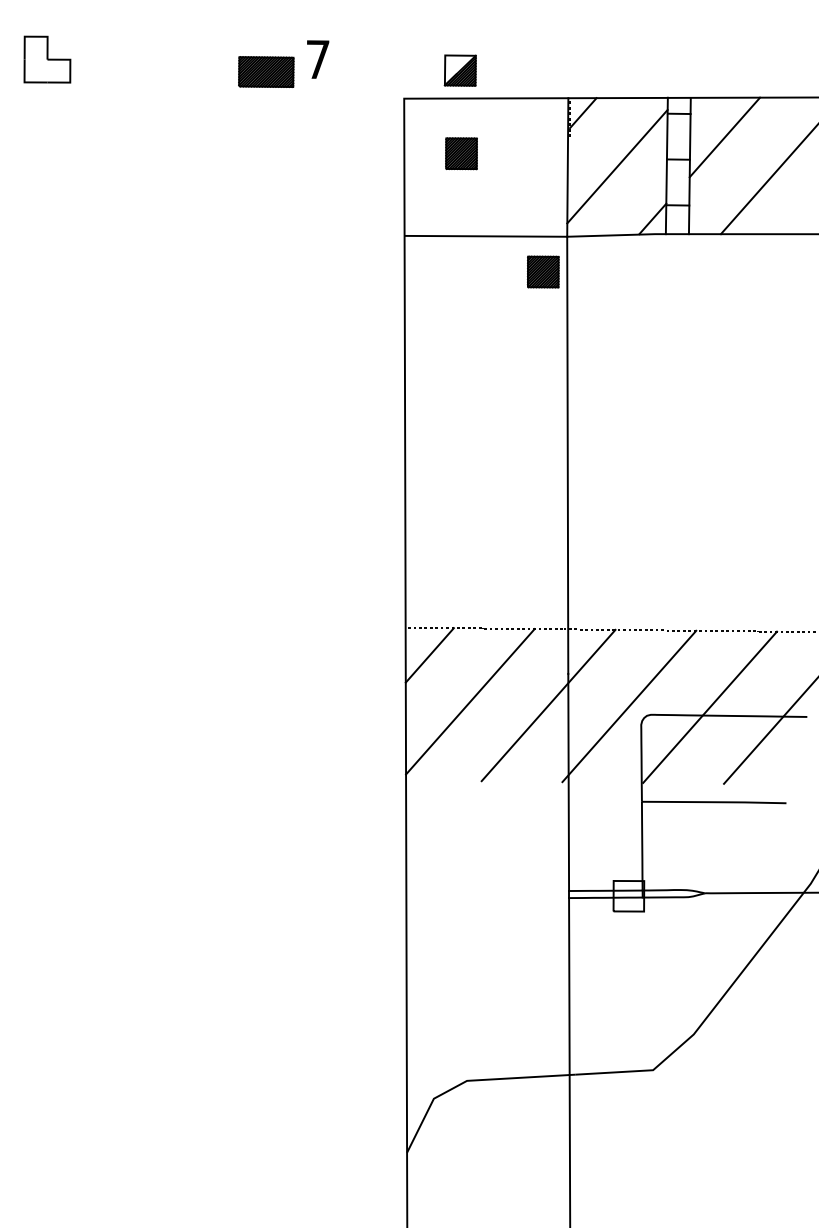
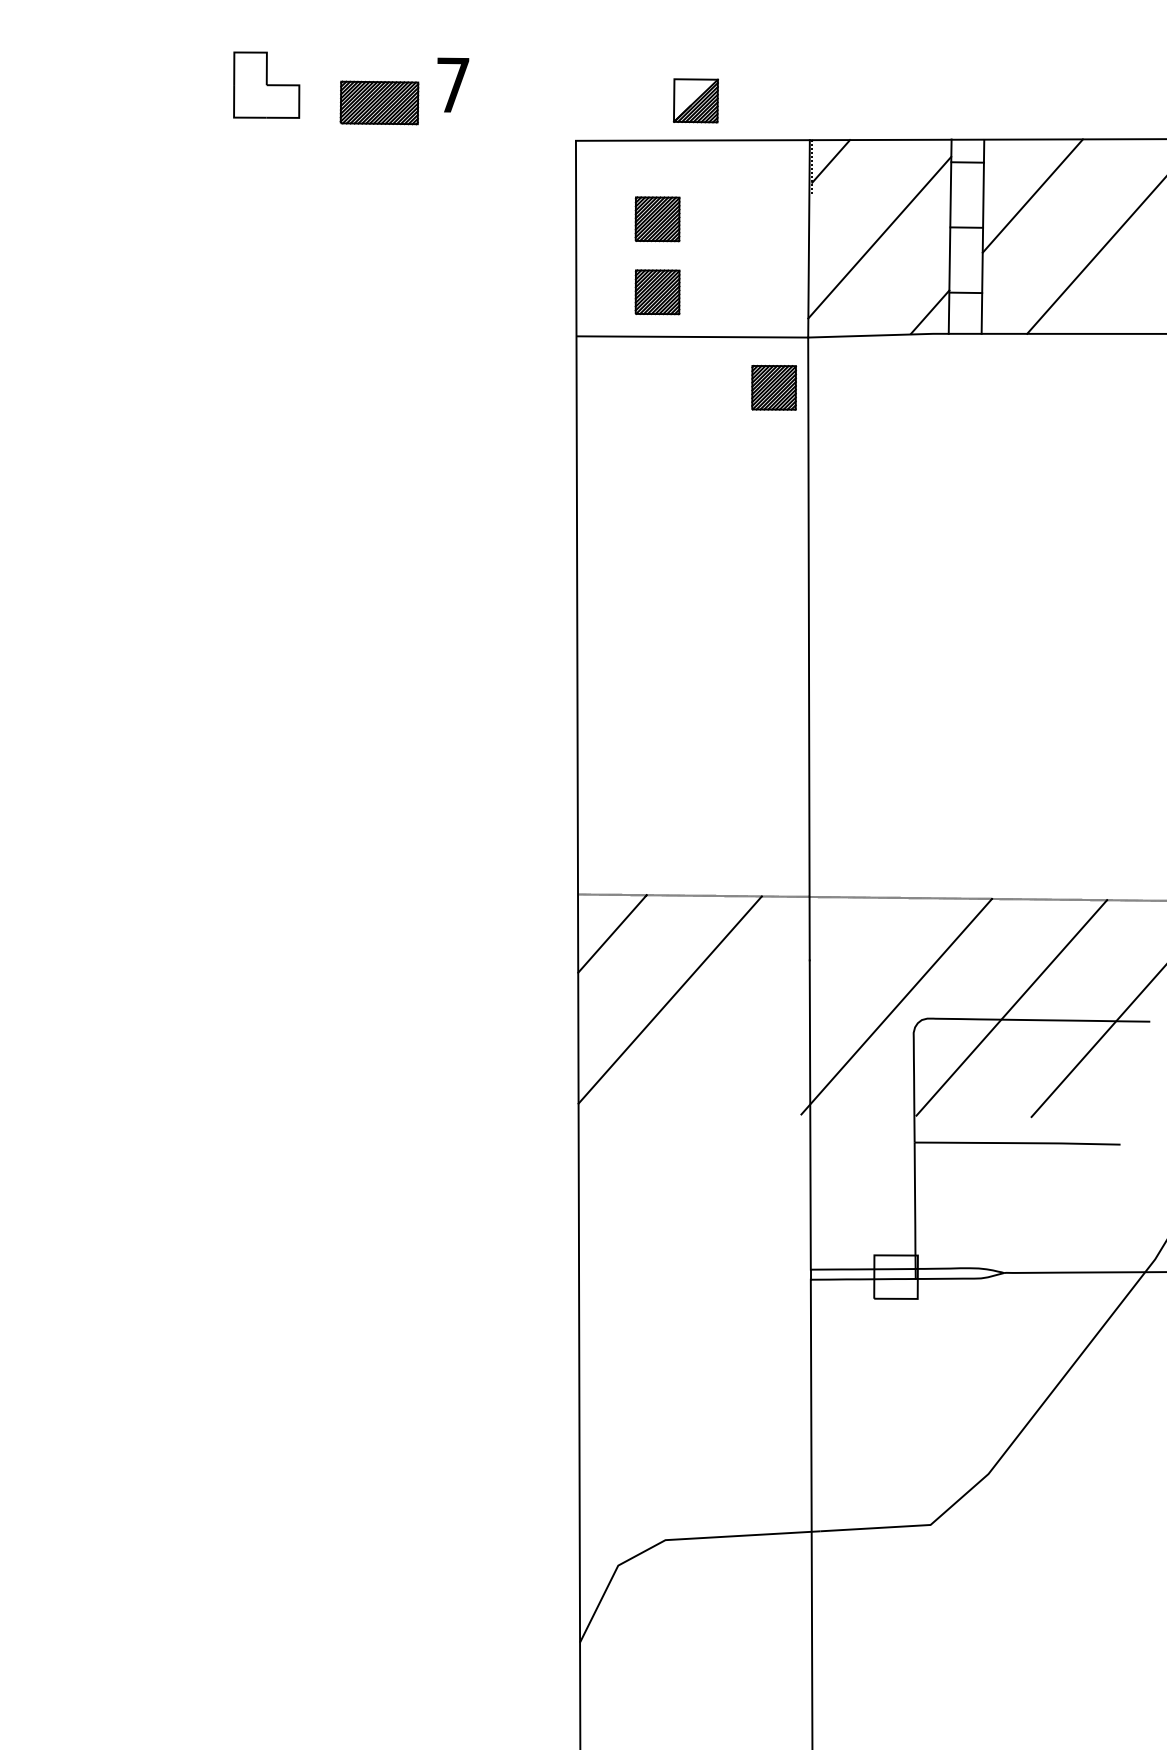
part: (47, 59) -> (266, 84), moved
part: (460, 70) -> (695, 100), moved
part: (461, 205) -> (657, 292), added
line: (548, 705) -> (781, 1005), removed

